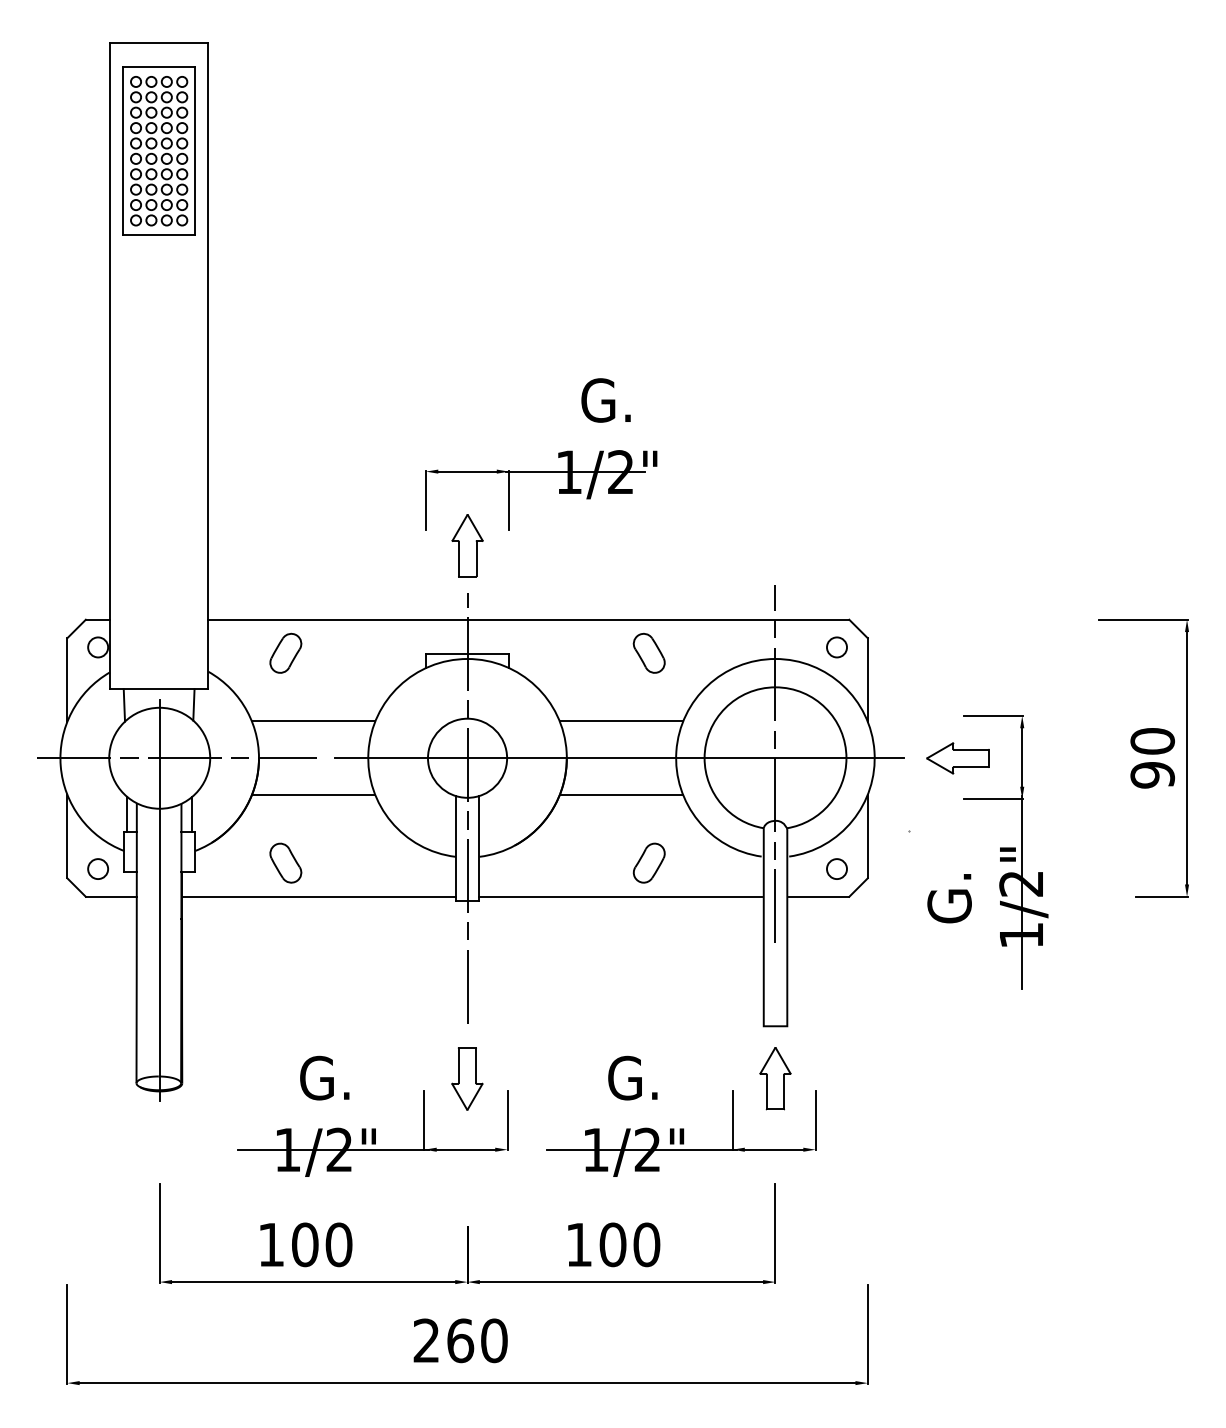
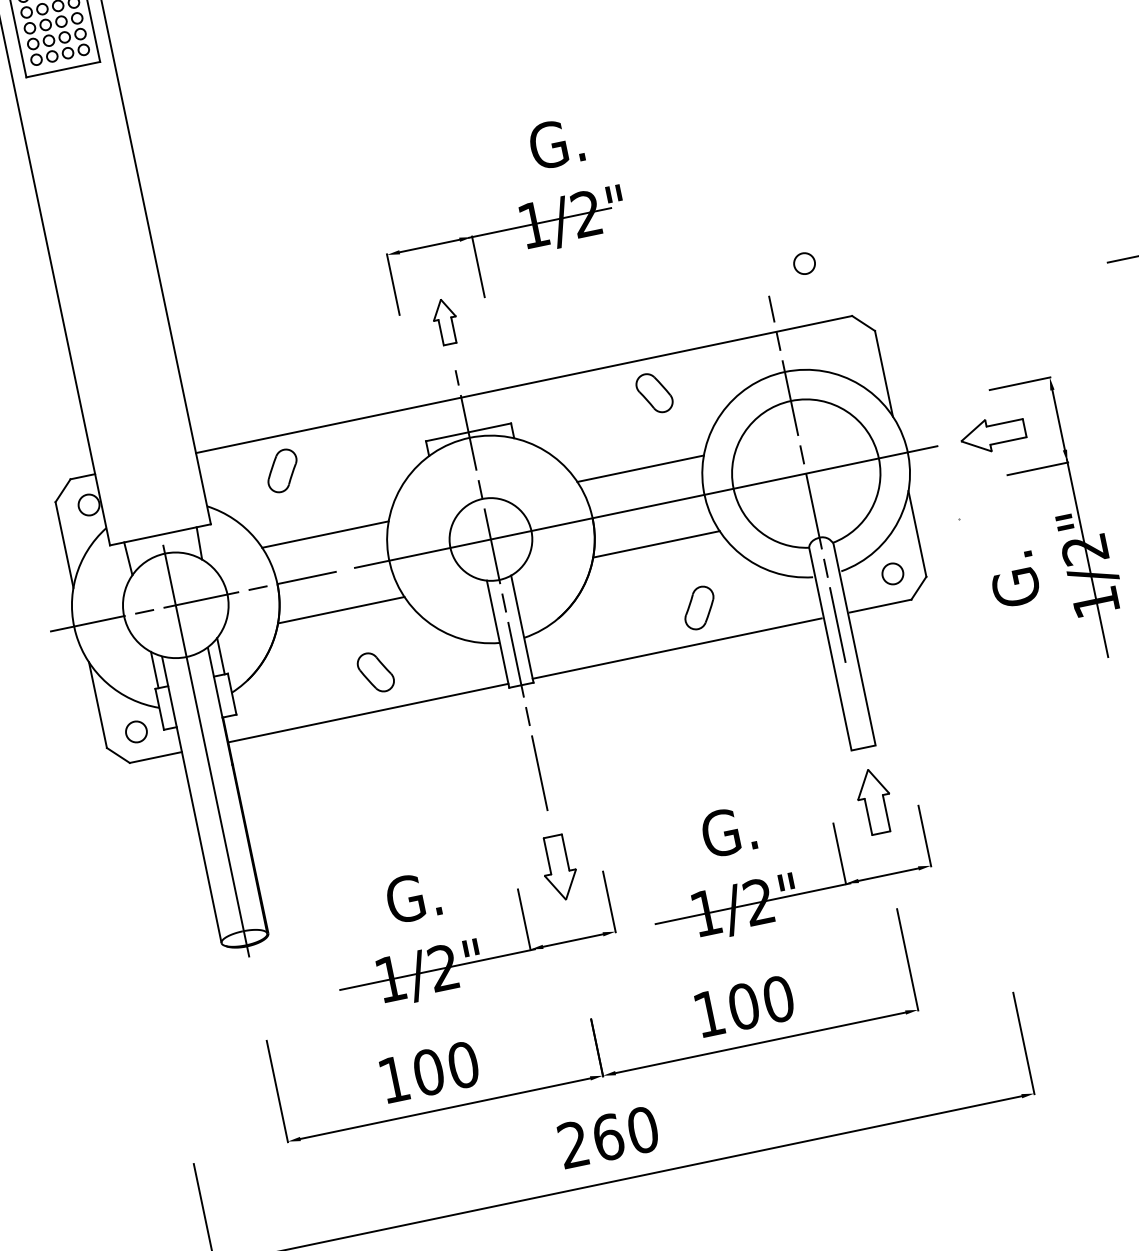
part: (467, 545) -> (445, 321), size x0.7
circle: (836, 647) -> (804, 263), moved
part: (285, 862) -> (375, 671), moved

